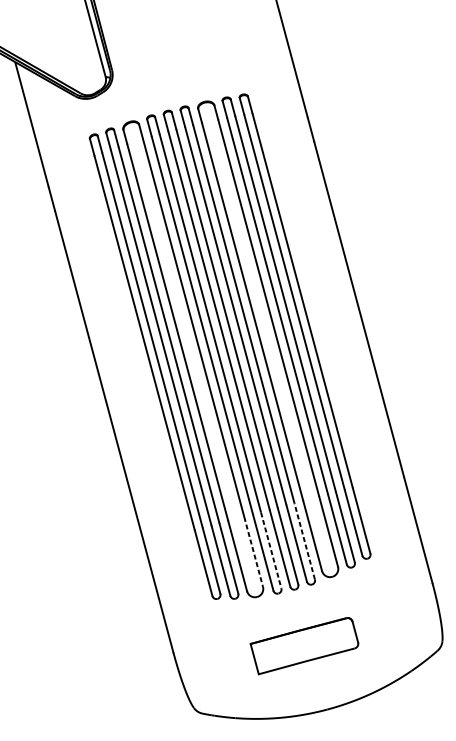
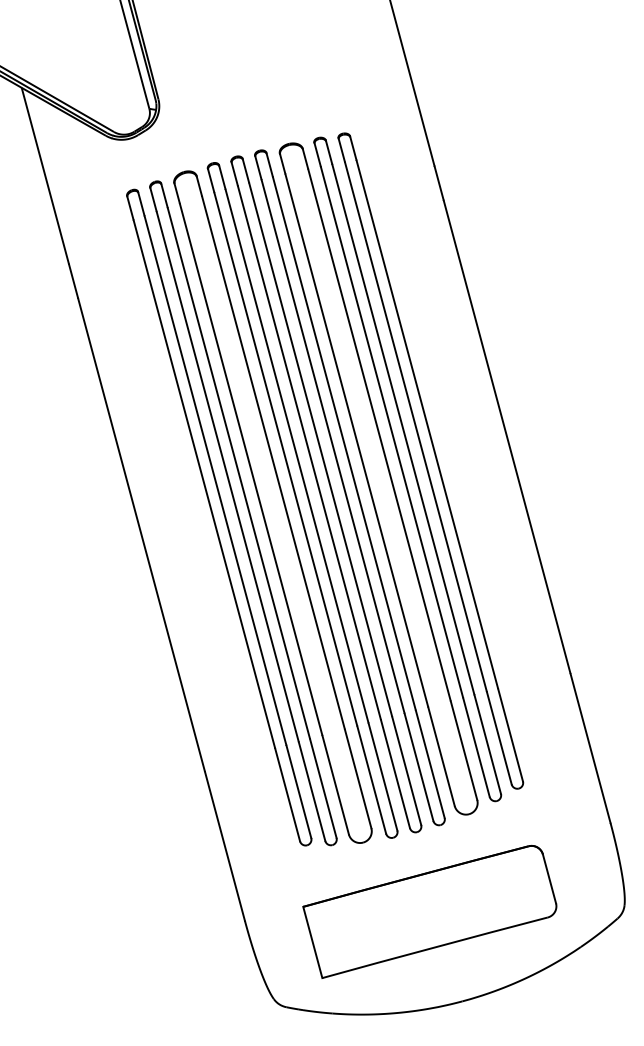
line: (304, 541) -> (430, 764), dashed -> solid
line: (271, 550) -> (383, 777), dashed -> solid
line: (253, 552) -> (358, 779), dashed -> solid
part: (304, 645) -> (429, 911), size x1.67

